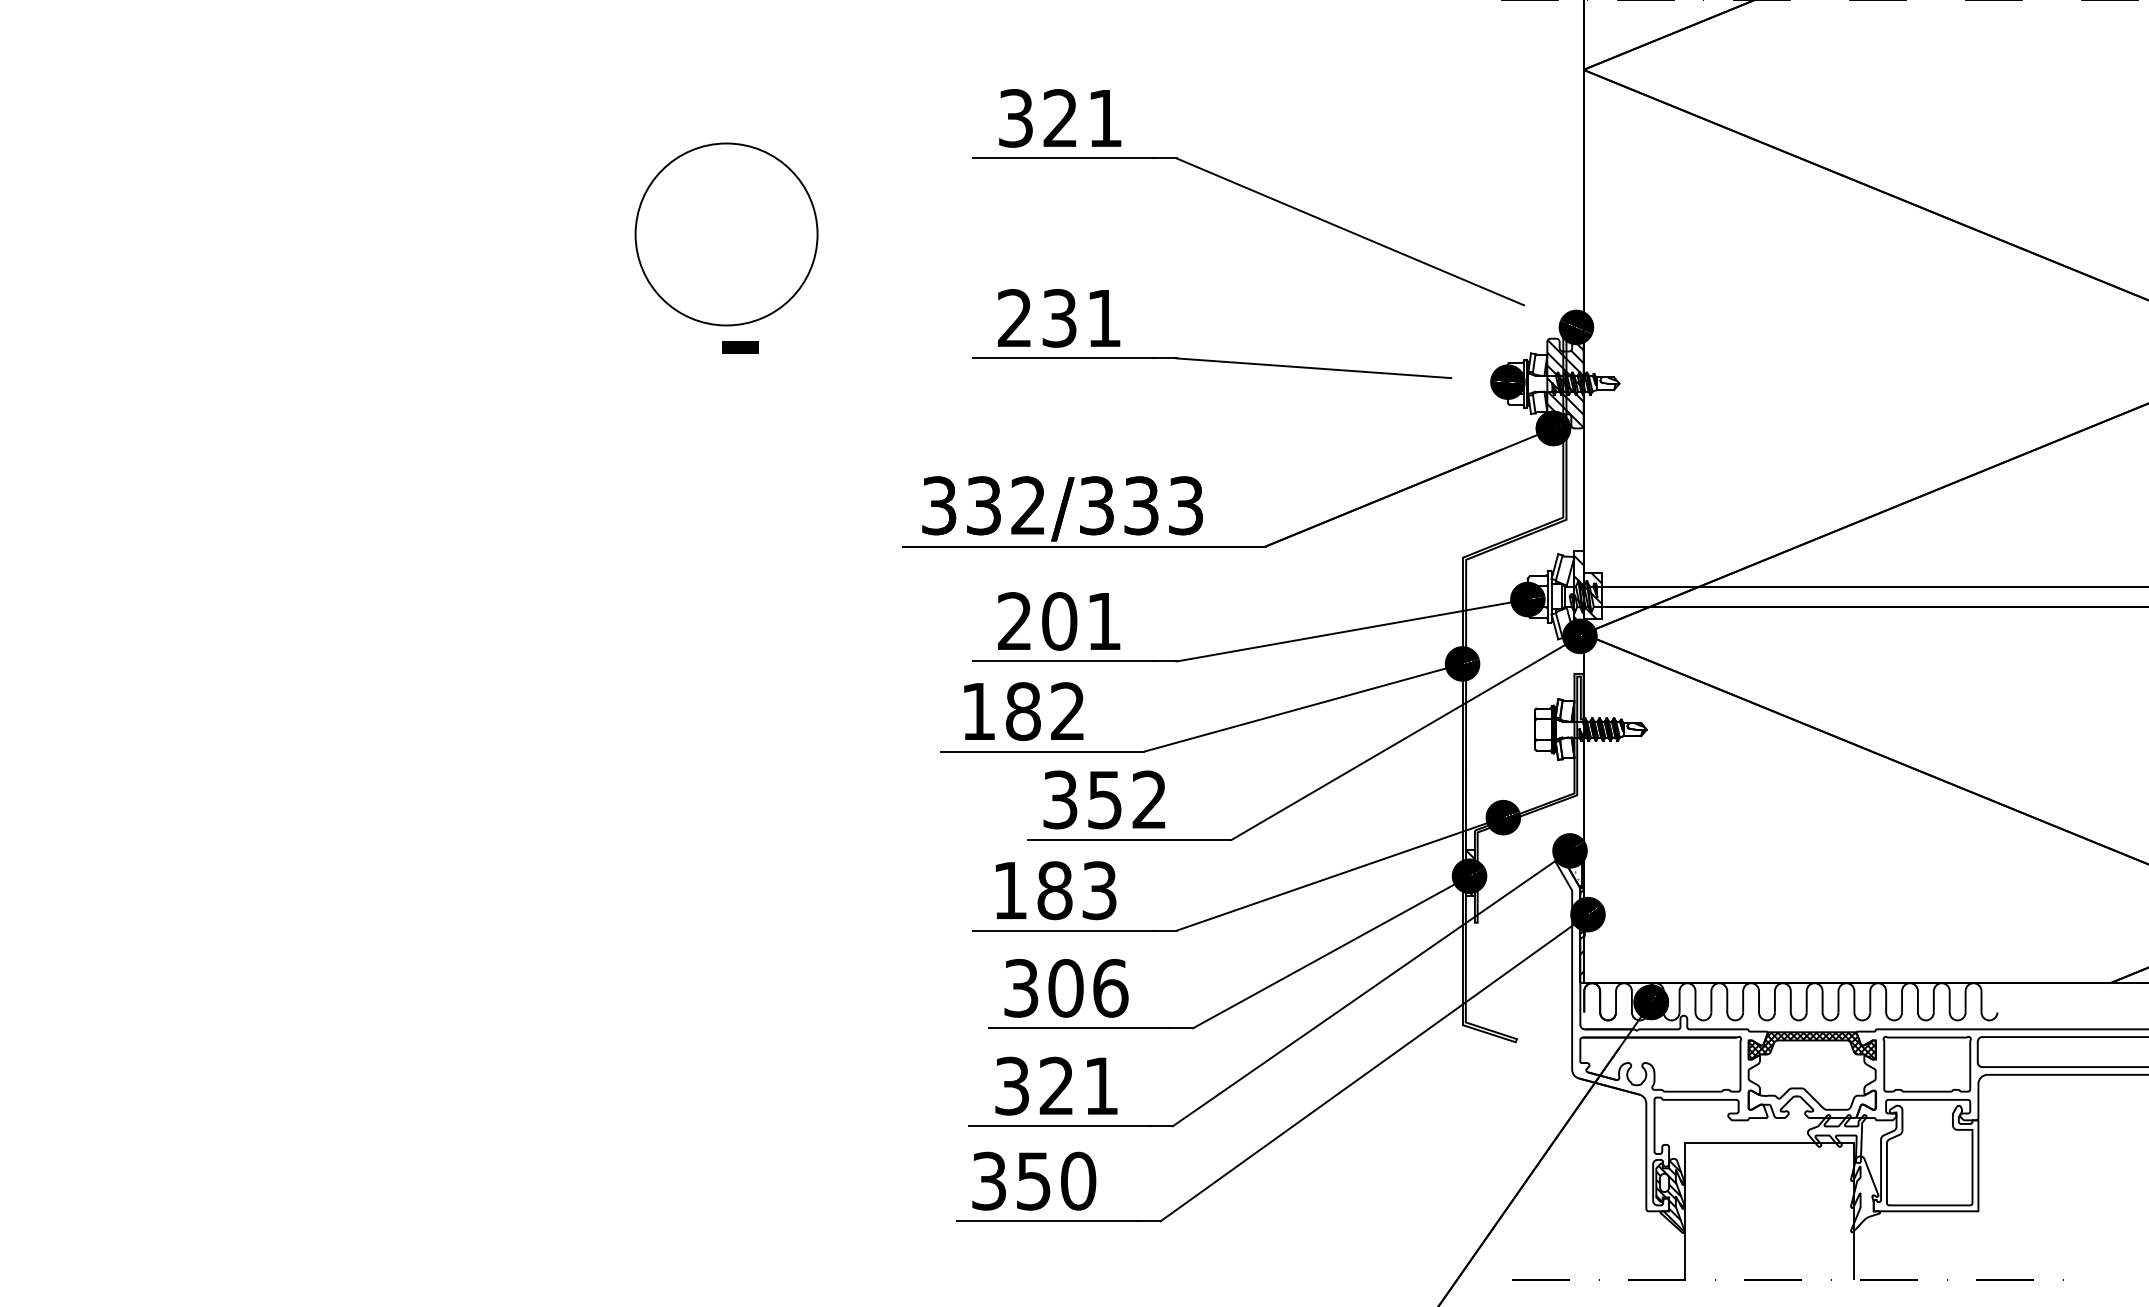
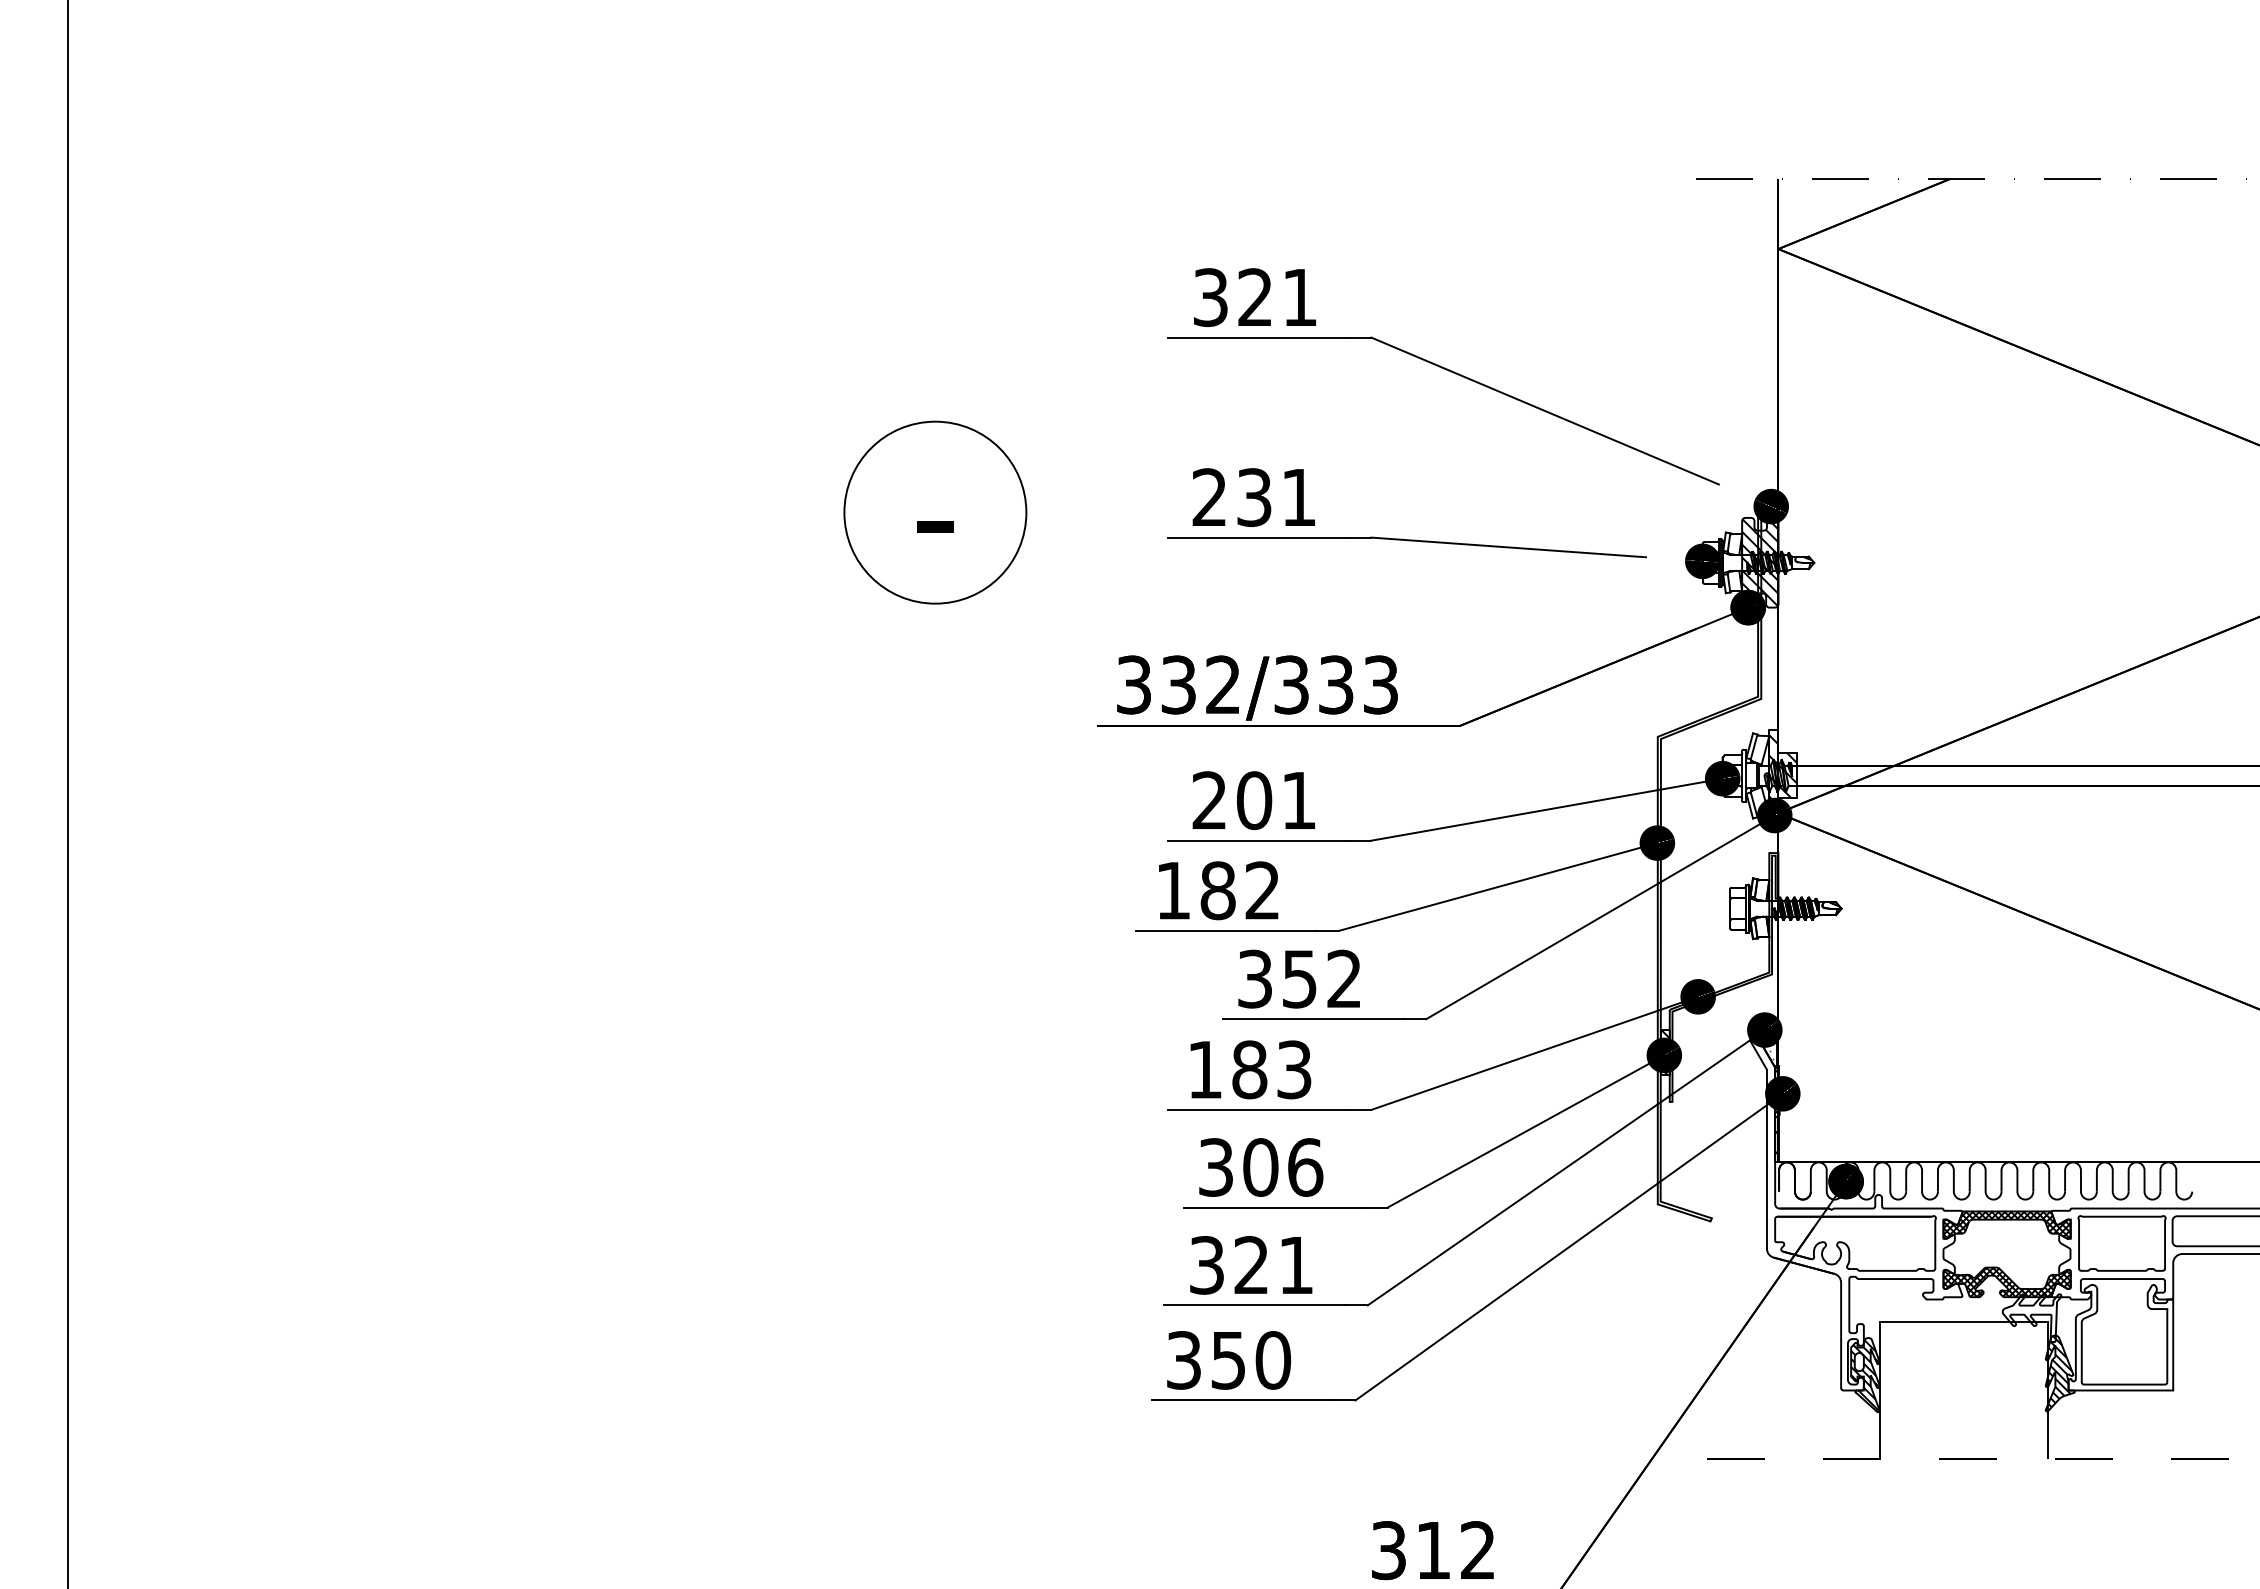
circle: (726, 234) -> (935, 512), moved
hatch: (1811, 1103) -> (2006, 1282), added
hatch: (1863, 1194) -> (2058, 1373), added

